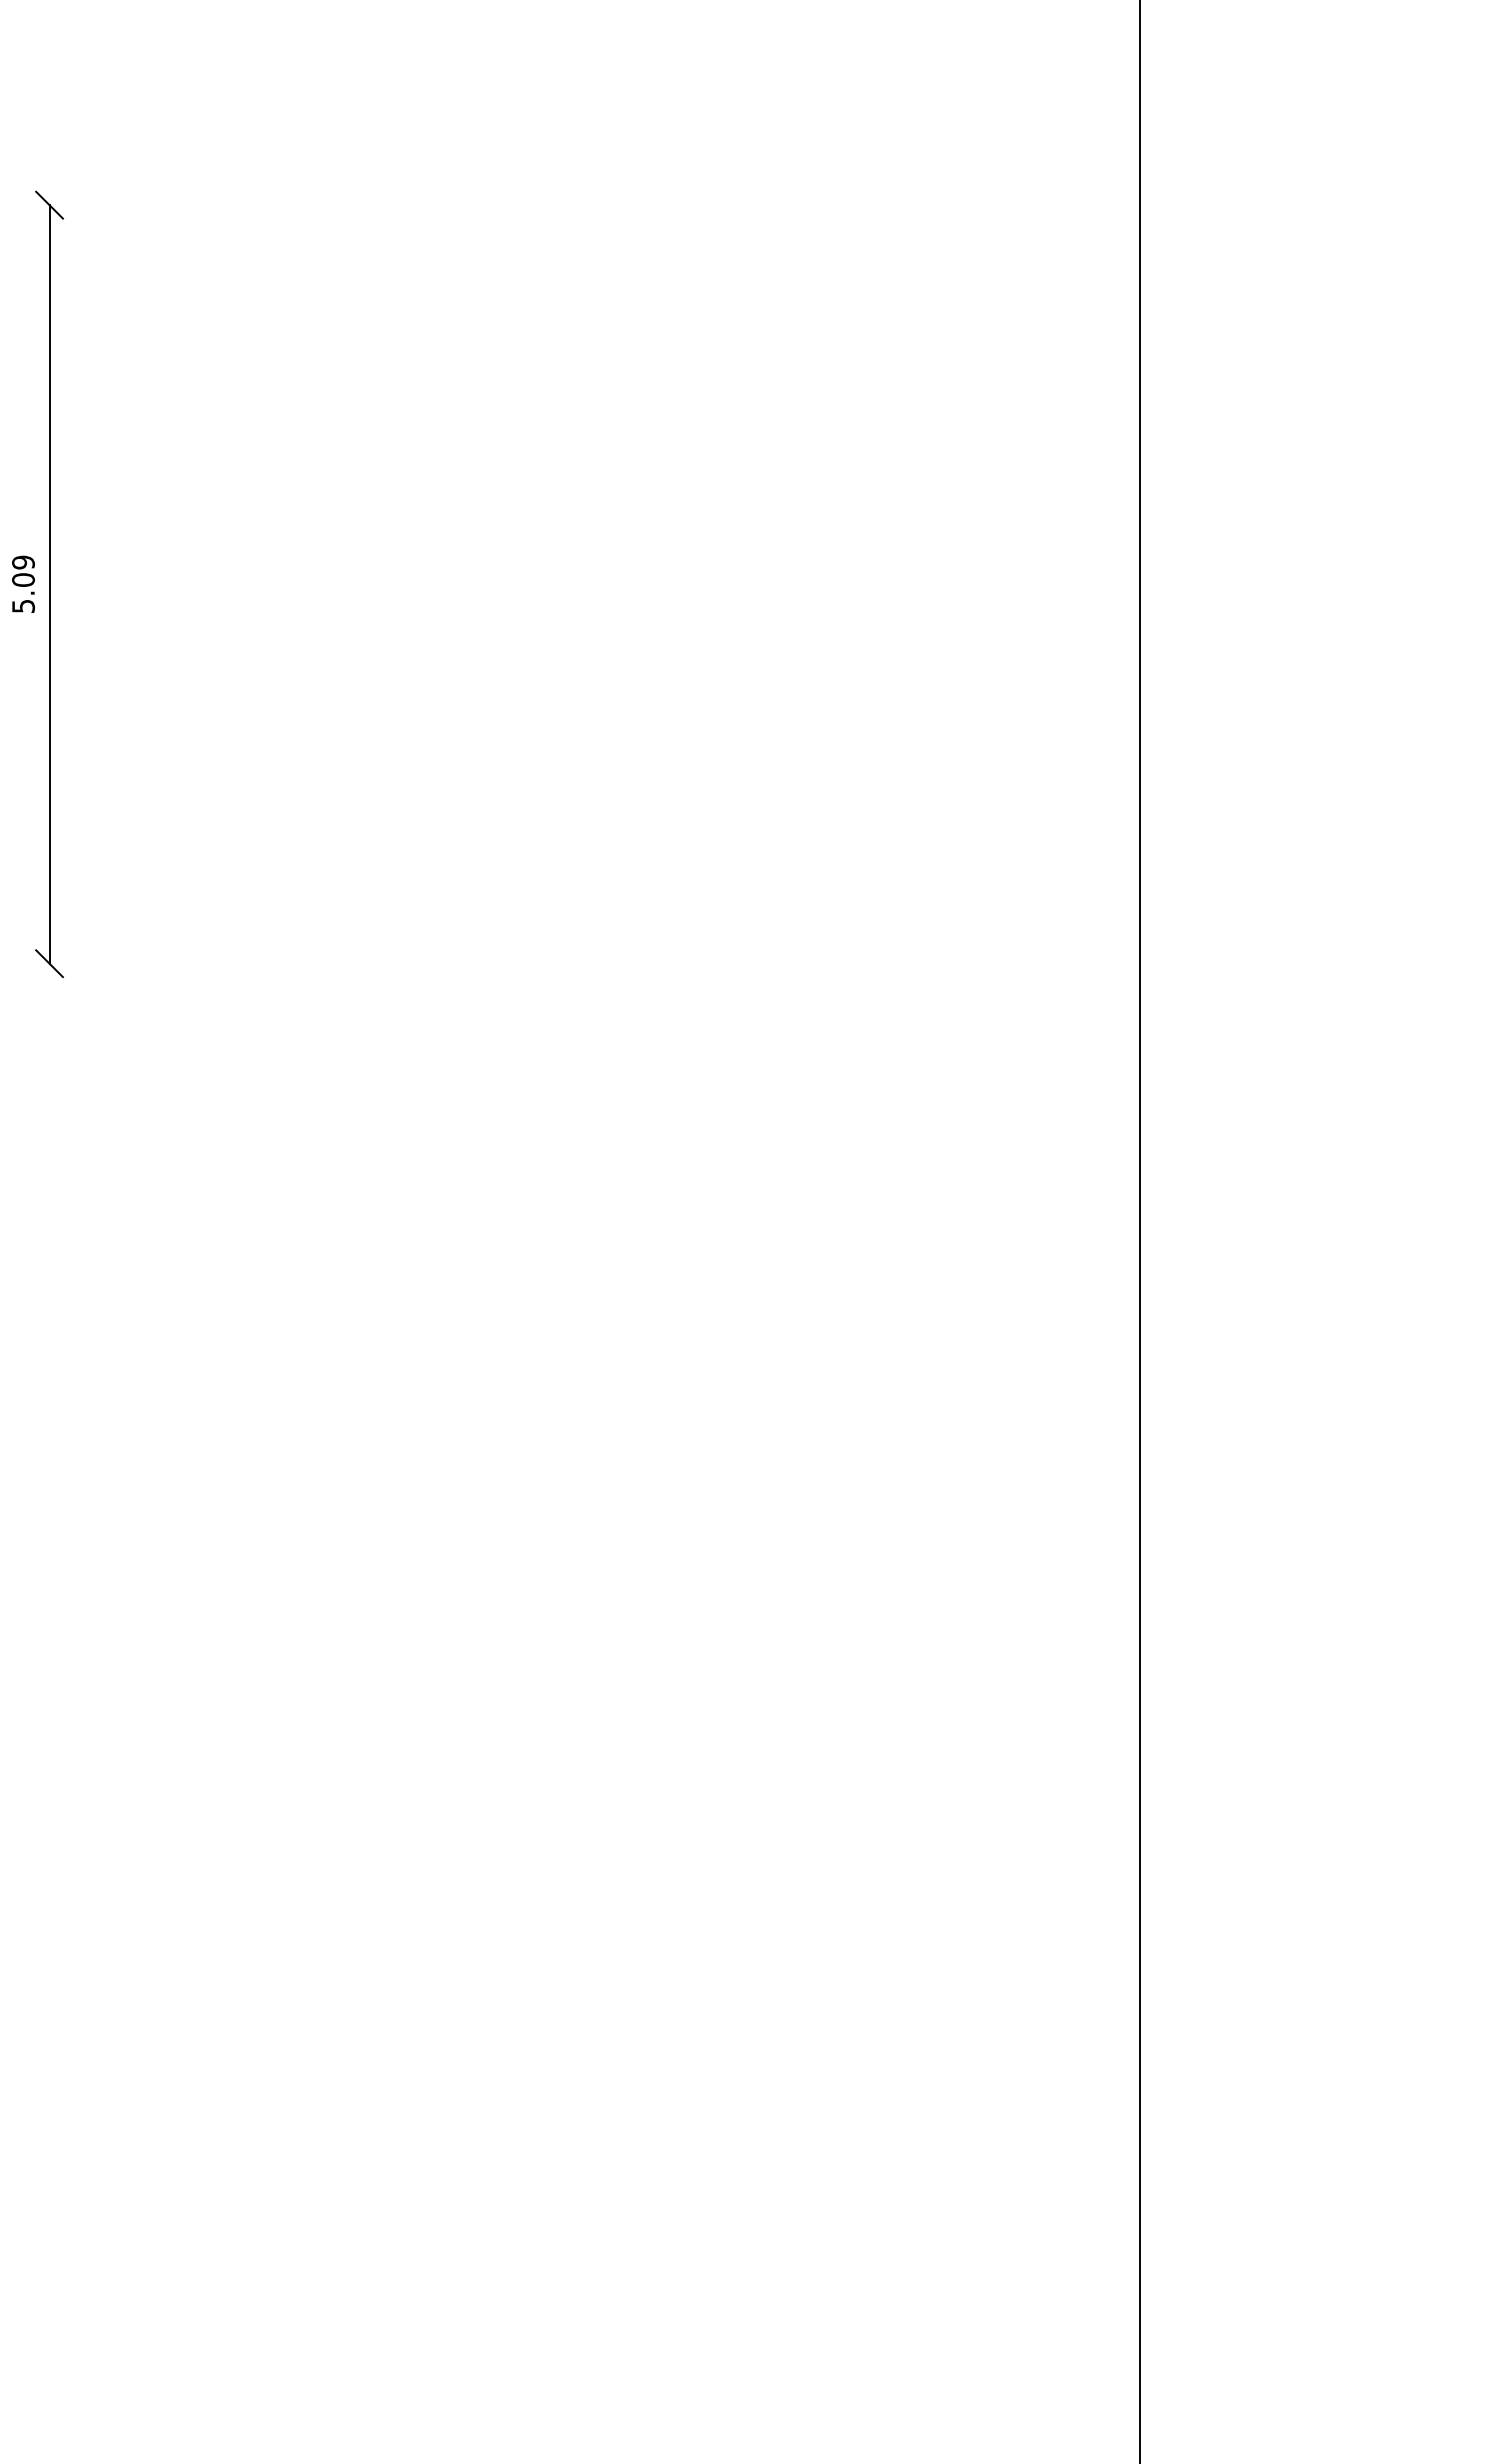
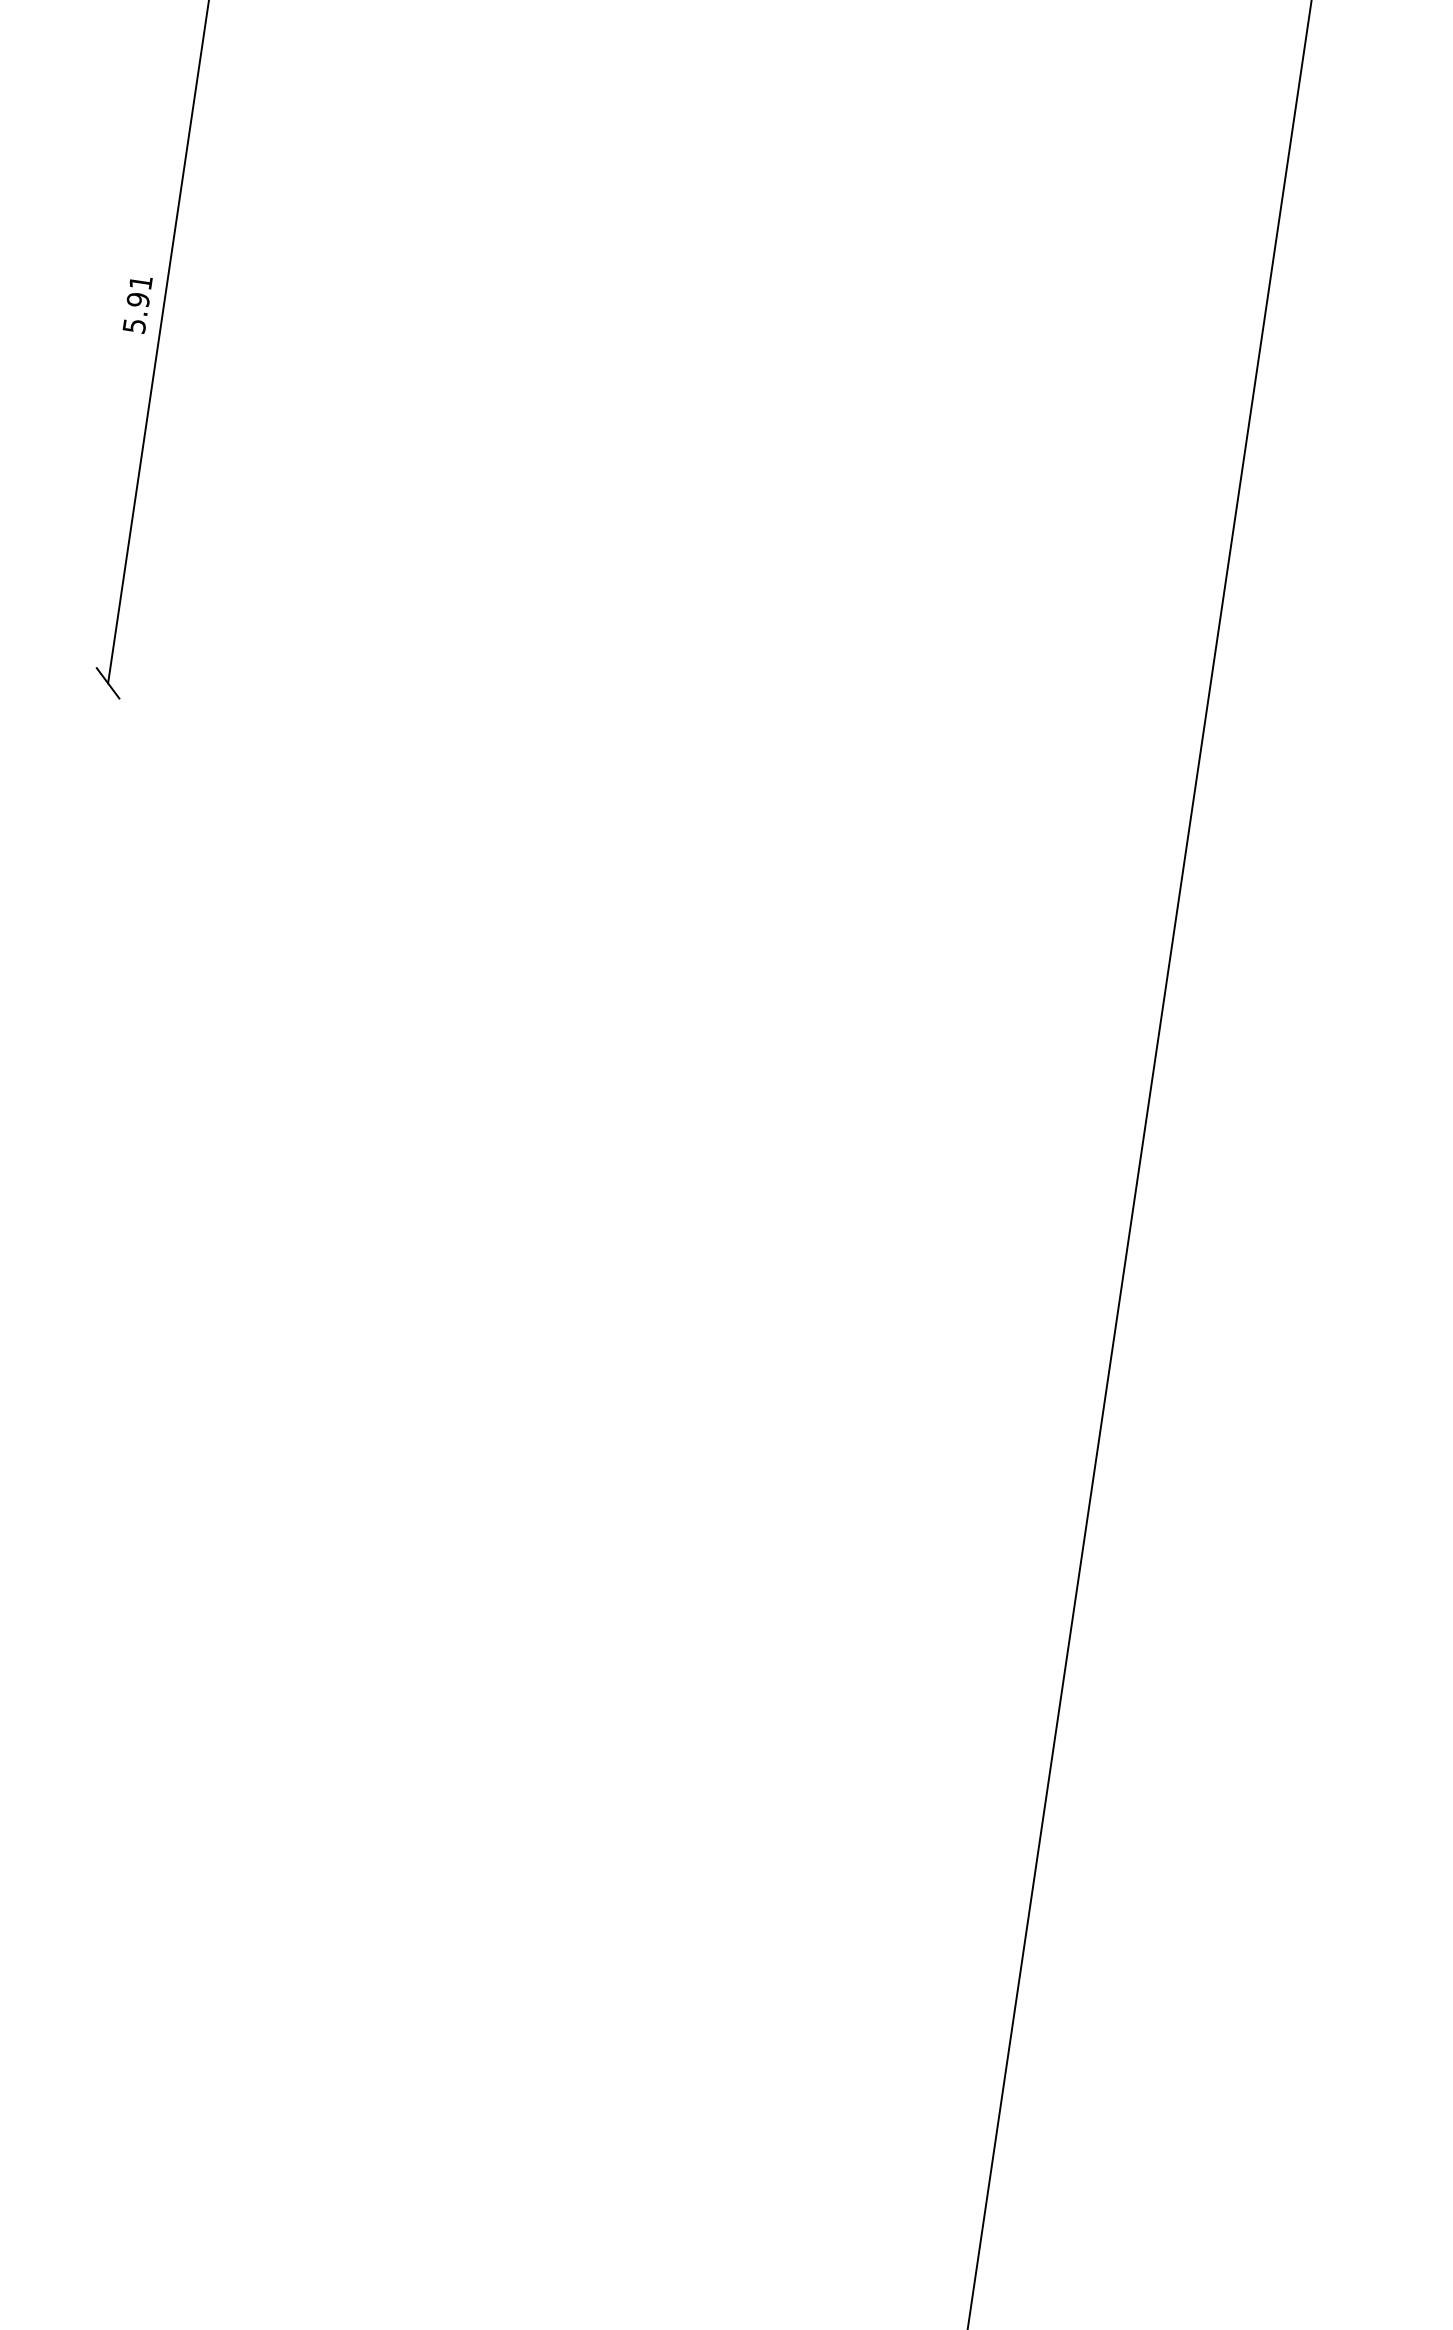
text: (23, 571) -> (139, 291), 5.09 -> 5.91

